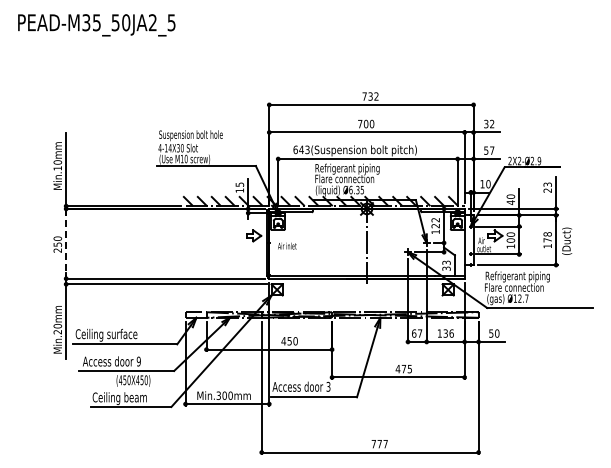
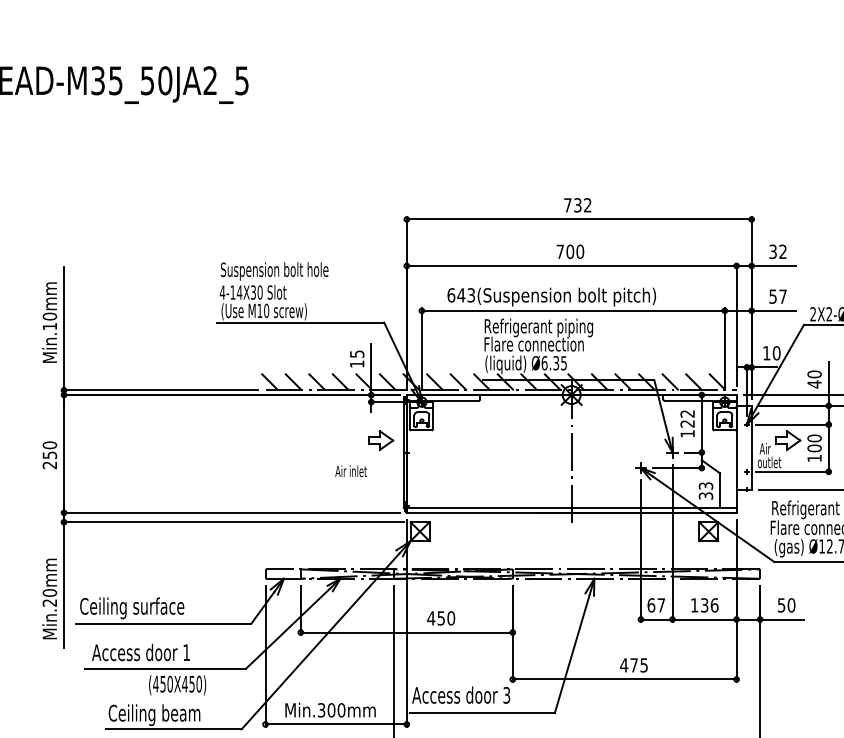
line: (66, 243) -> (64, 453), dashed -> solid
text: (287, 245) -> (351, 470), moved
text: (138, 361) -> (186, 652), 9 -> 1

